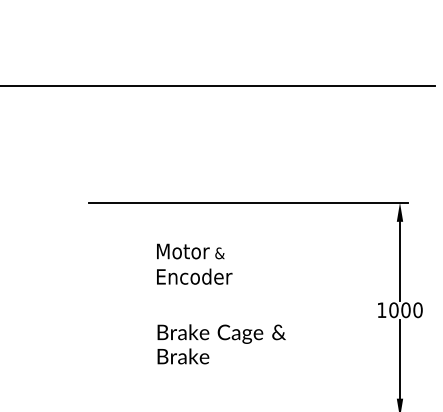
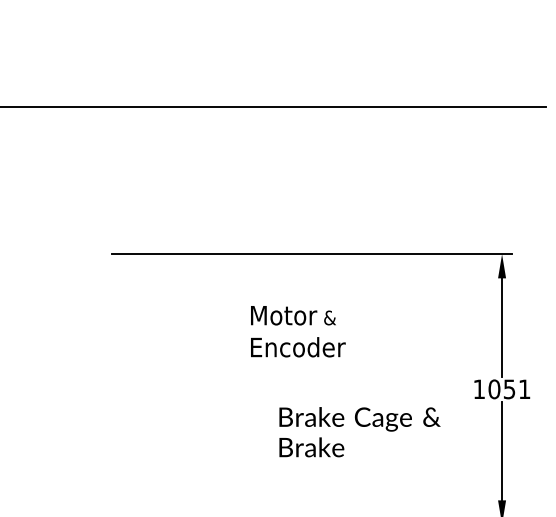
text: (194, 263) -> (298, 330), moved
text: (411, 310) -> (516, 389), 1000 -> 1051
text: (221, 344) -> (359, 432), moved

